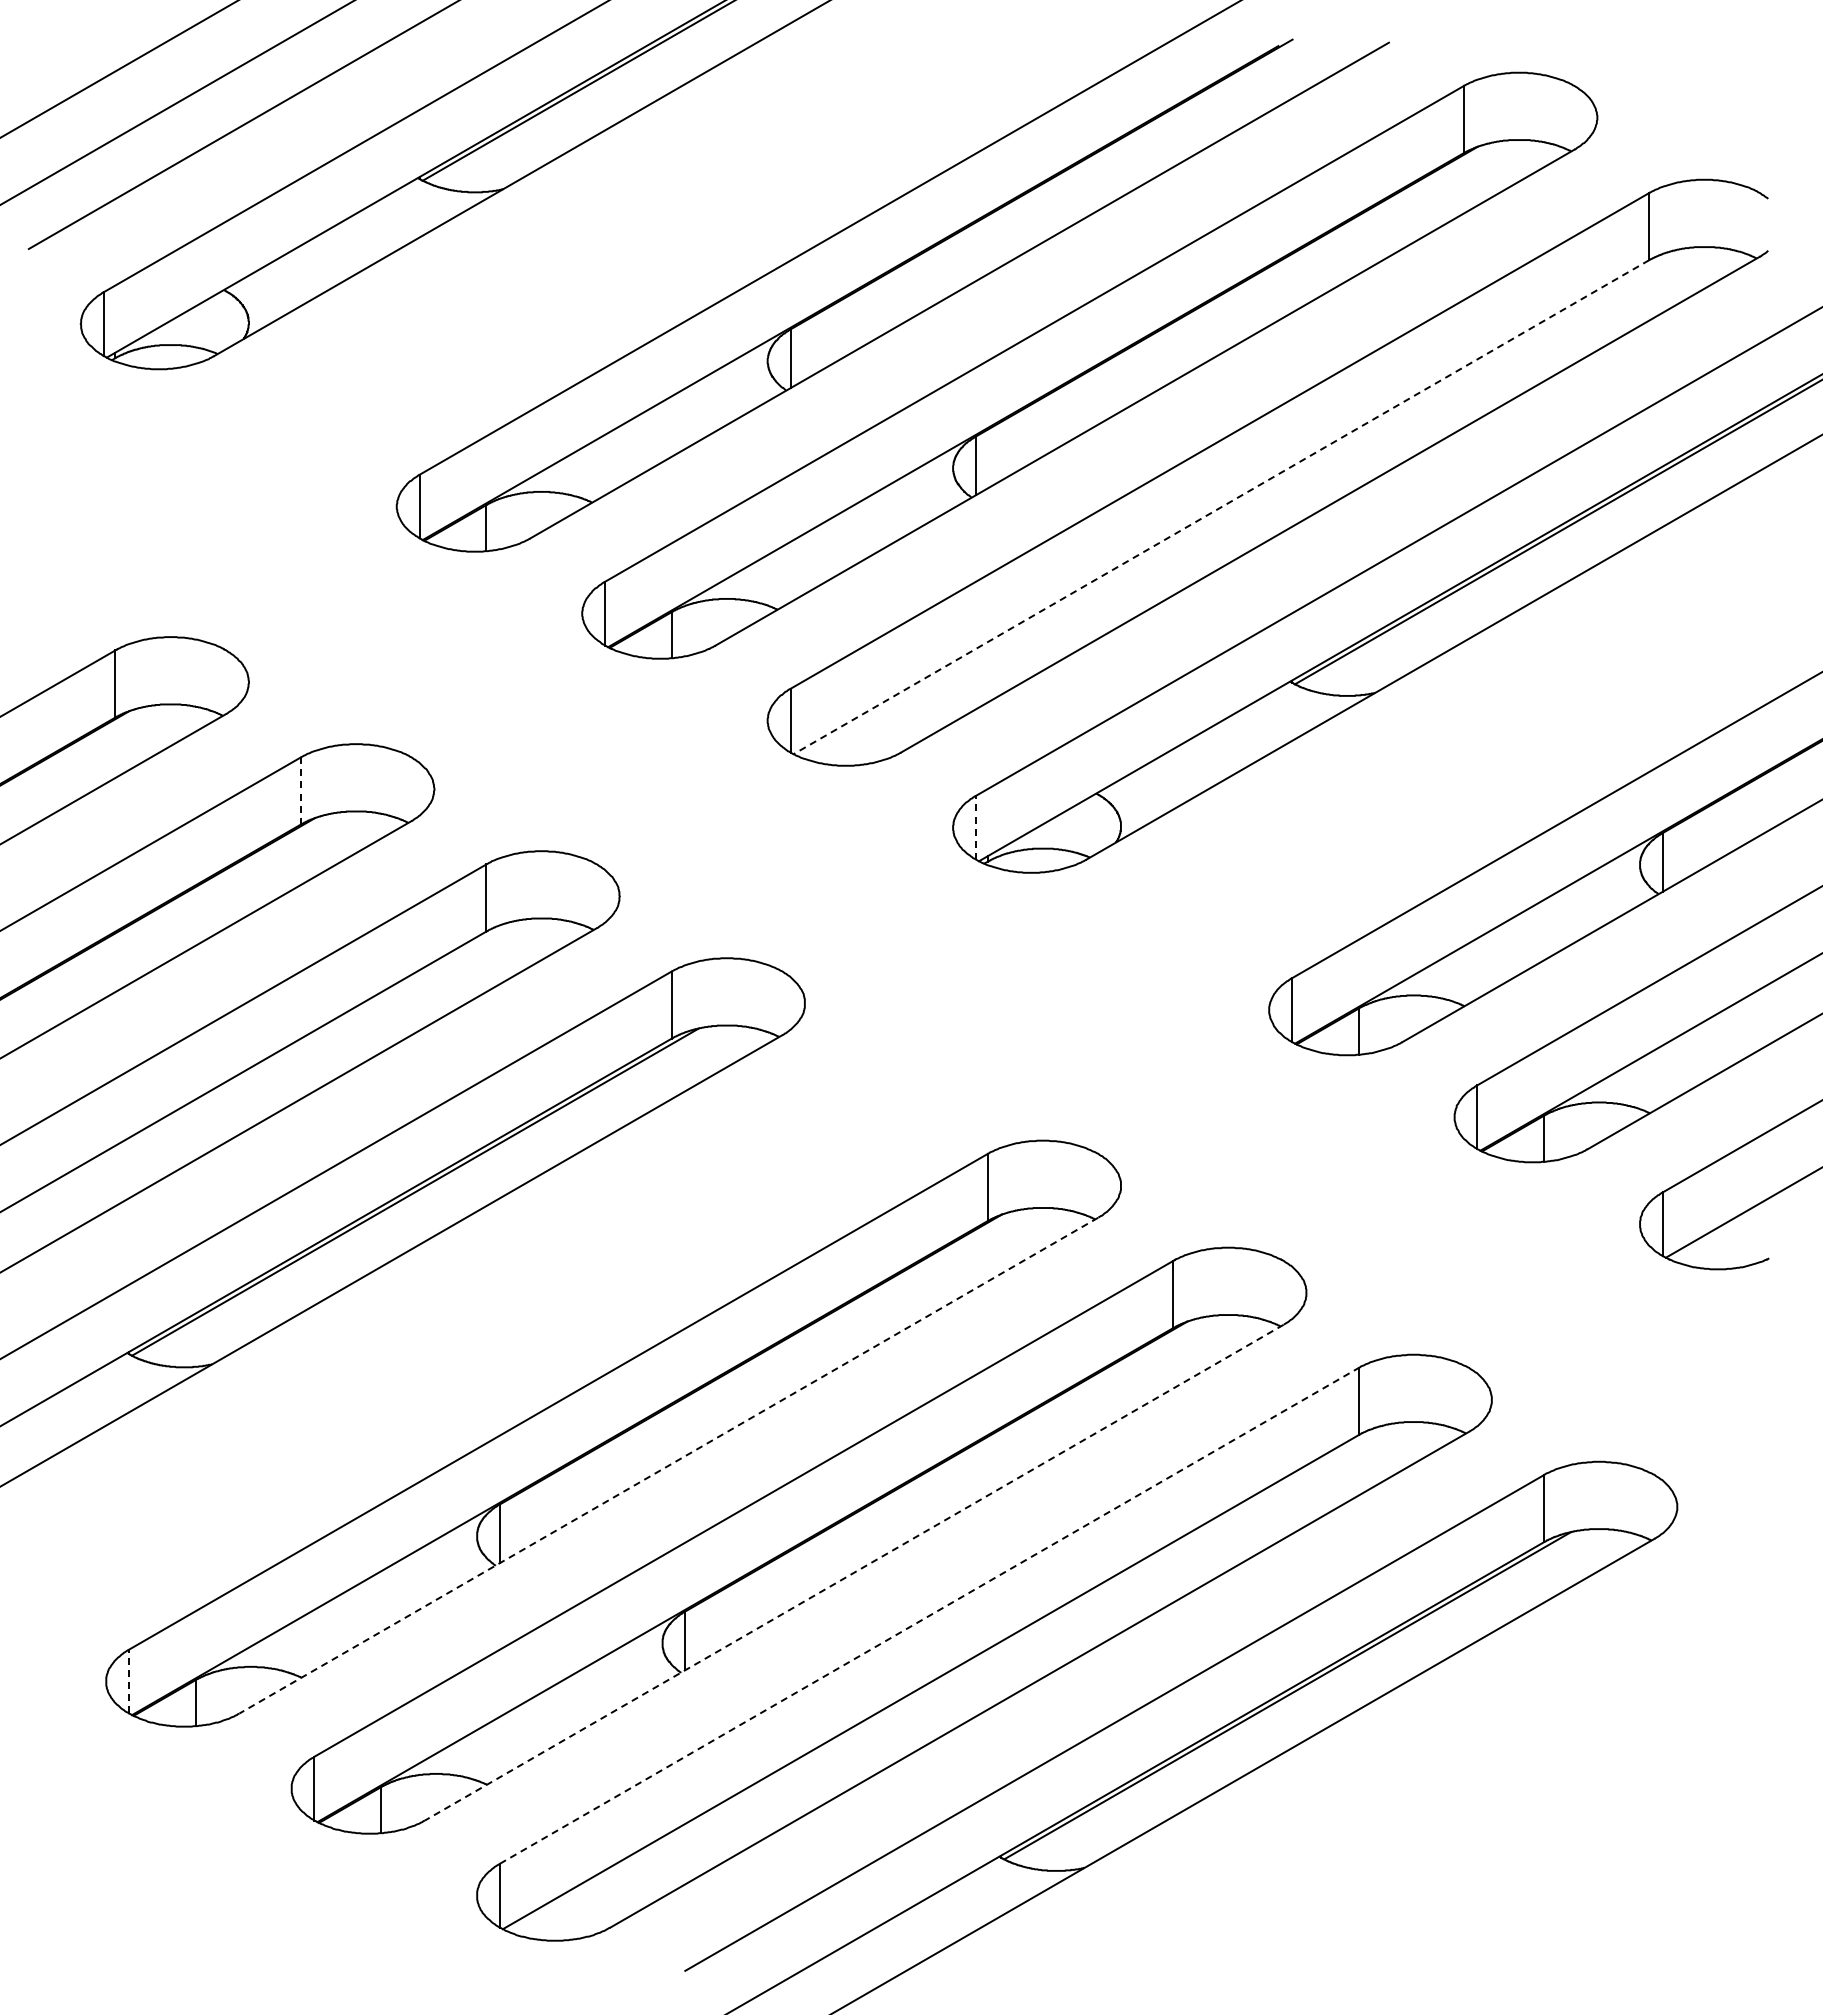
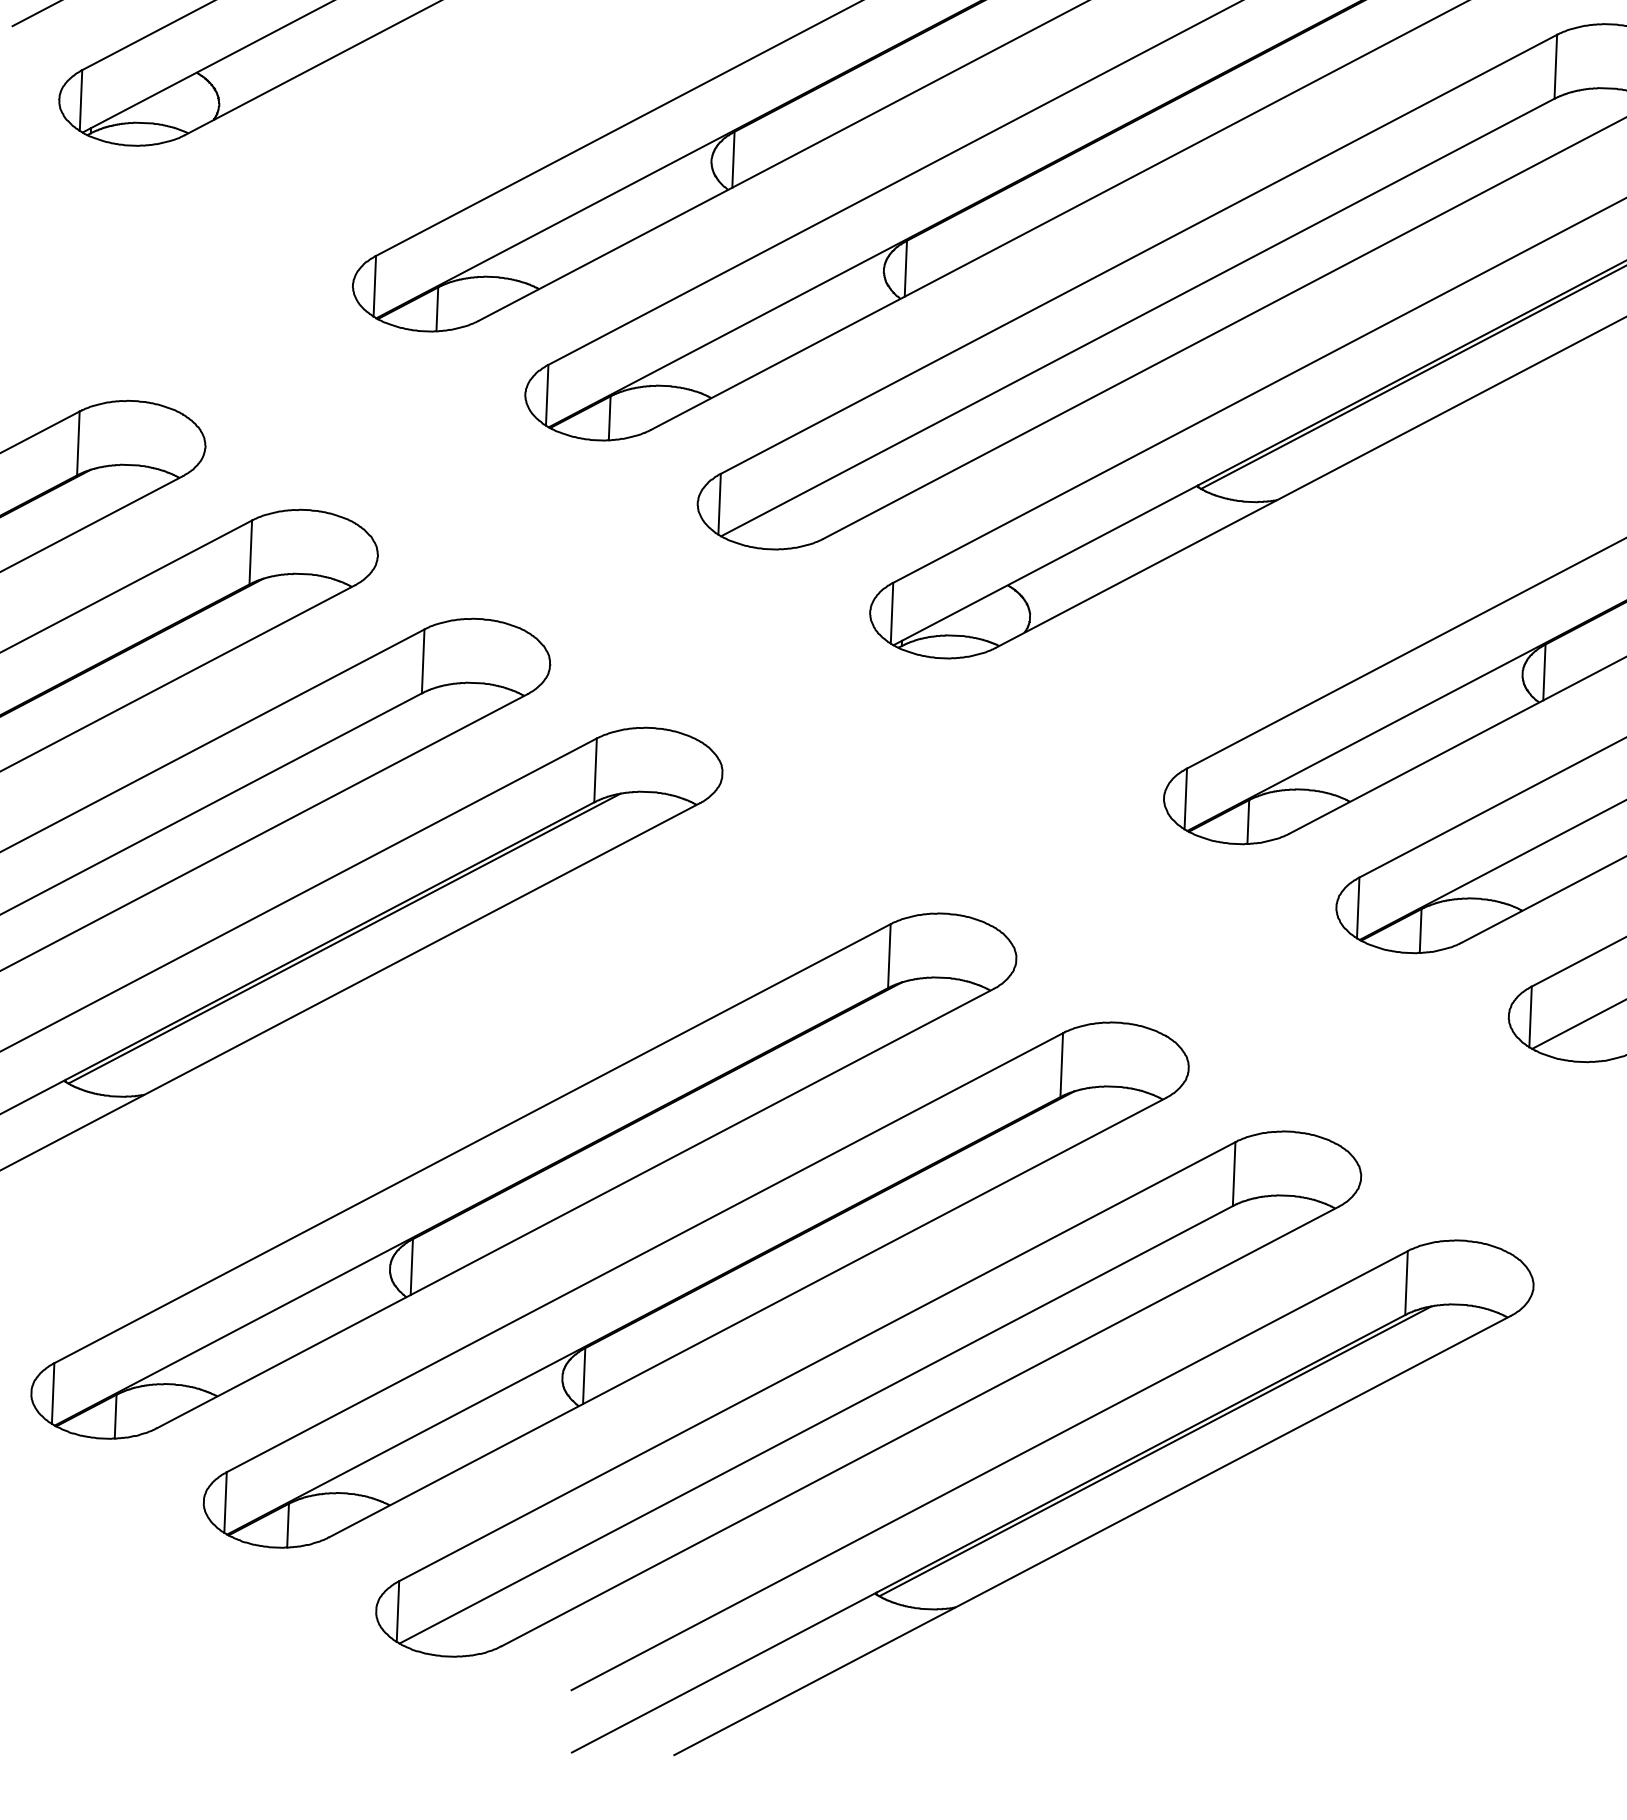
line: (1221, 507) -> (1137, 317), dashed -> solid
line: (300, 791) -> (250, 552), dashed -> solid
line: (976, 827) -> (892, 613), dashed -> solid
line: (668, 1465) -> (574, 1208), dashed -> solid
line: (854, 1572) -> (747, 1317), dashed -> solid
line: (929, 1615) -> (817, 1361), dashed -> solid
line: (129, 1681) -> (53, 1393), dashed -> solid

